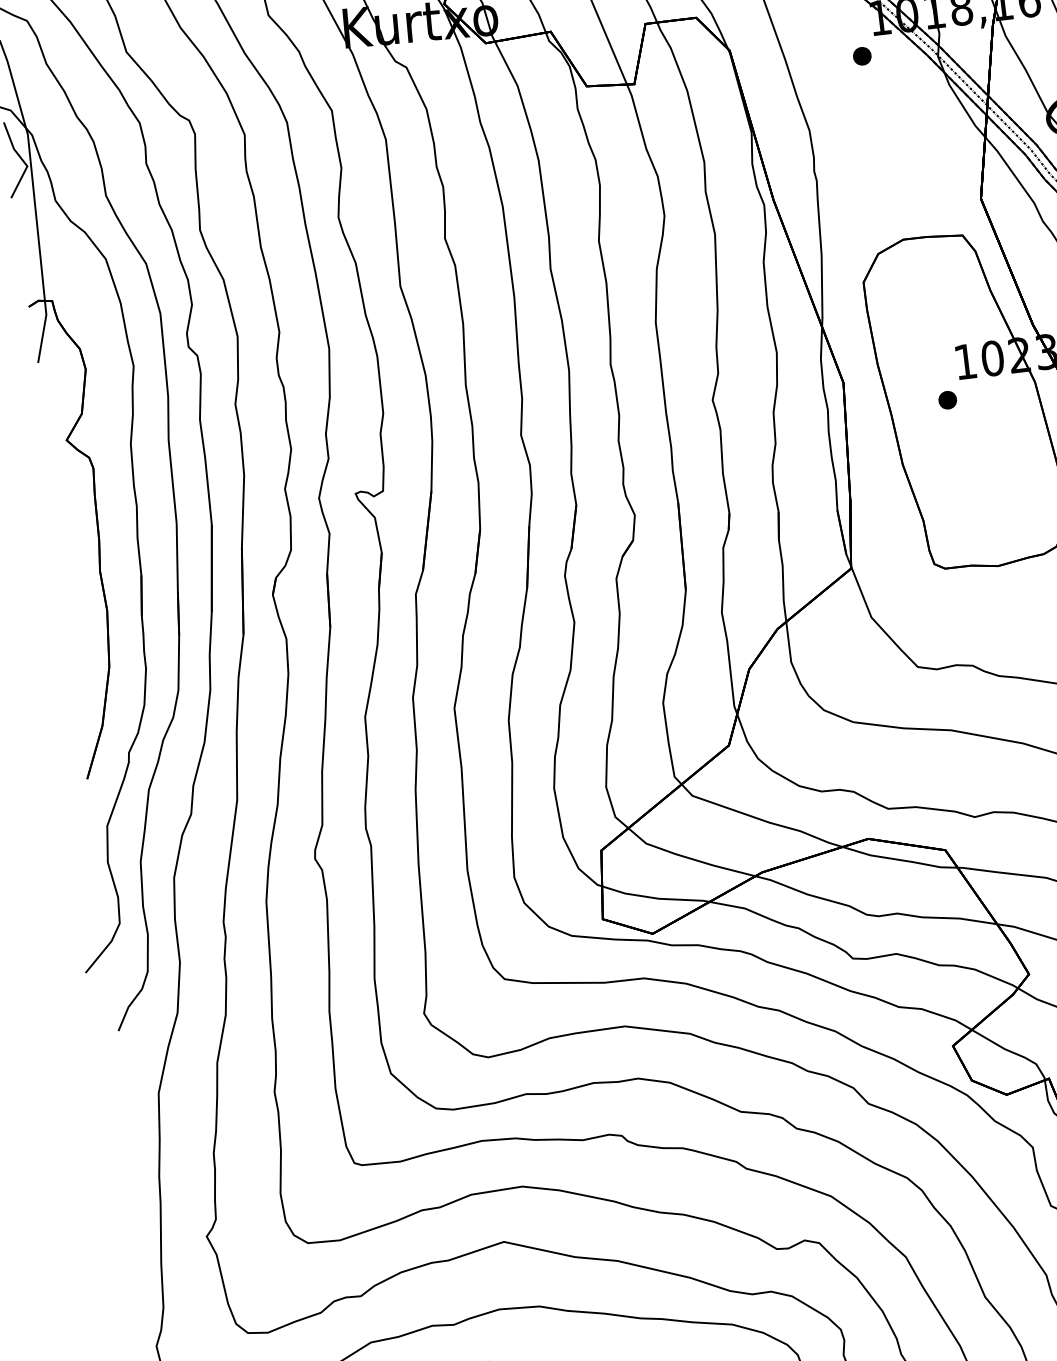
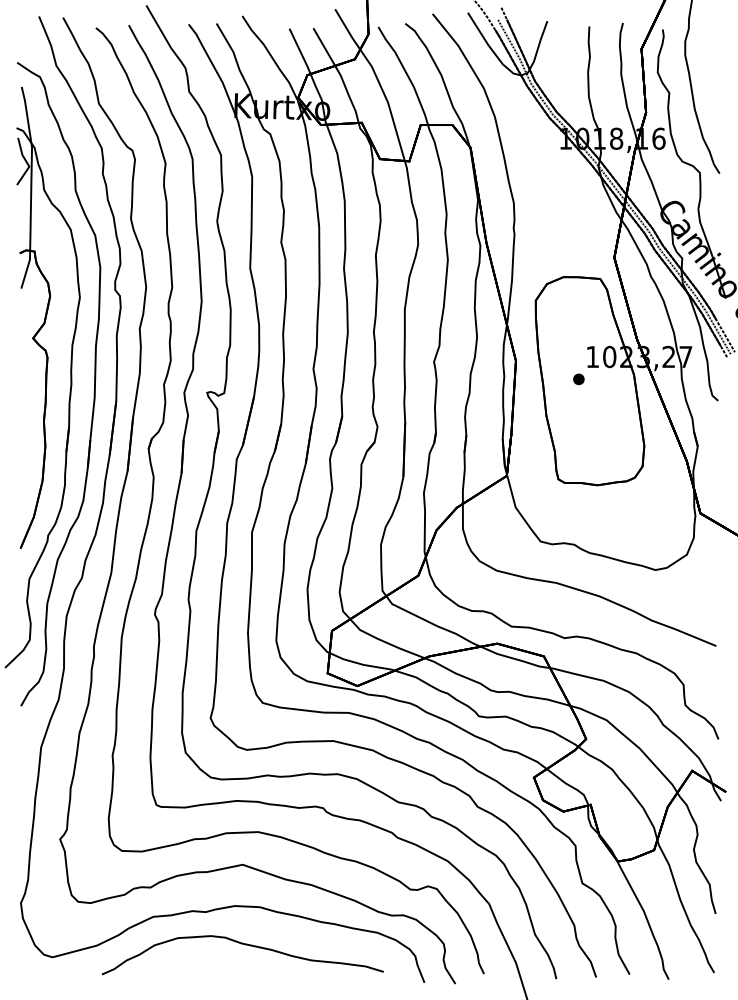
part: (861, 55) -> (551, 160), removed

